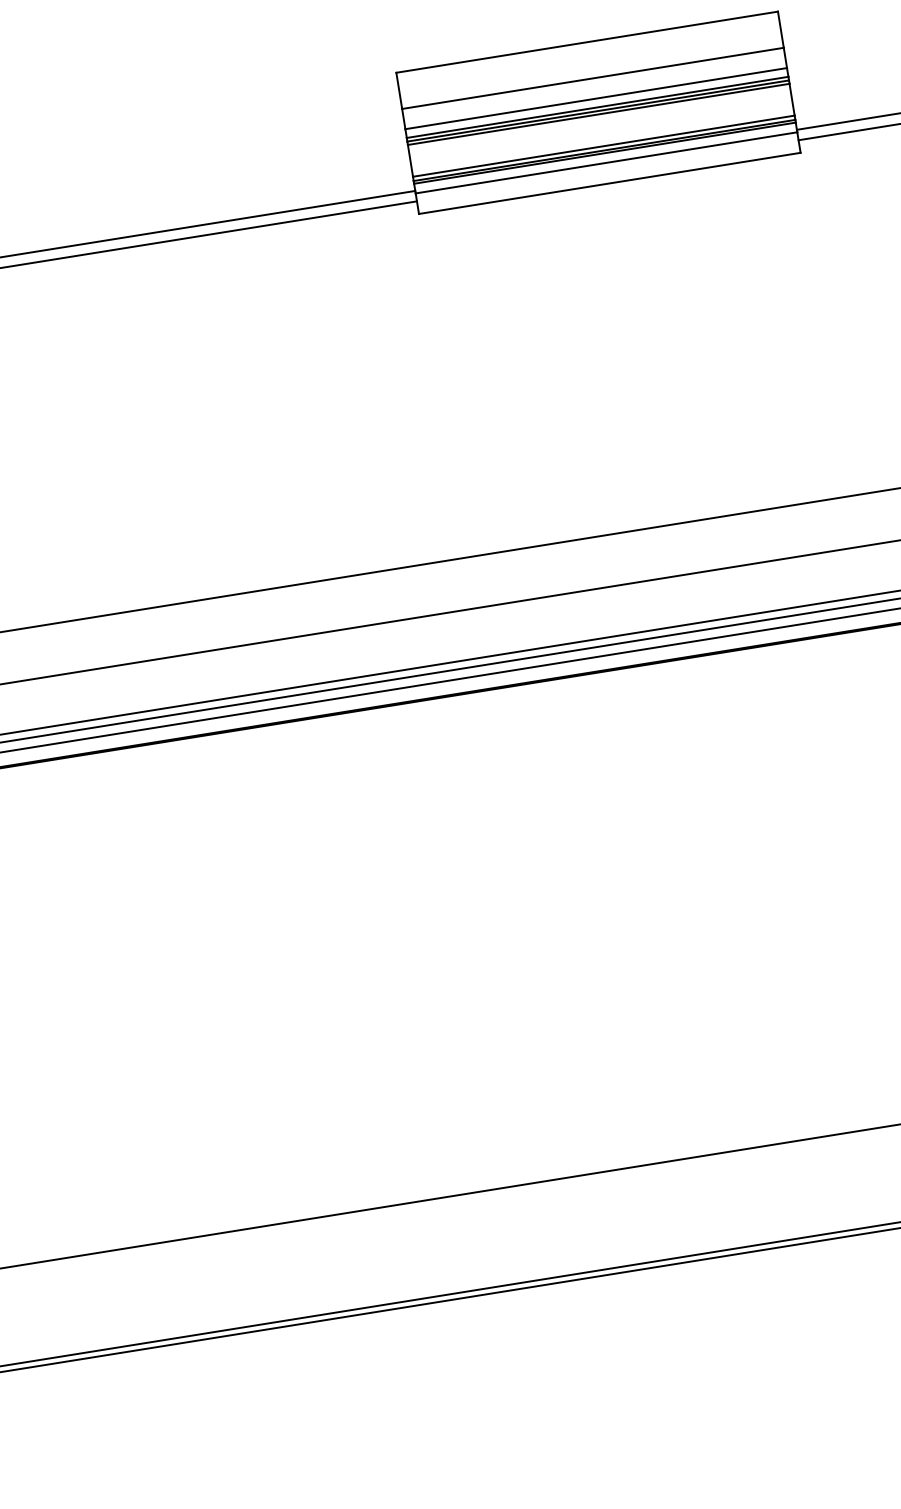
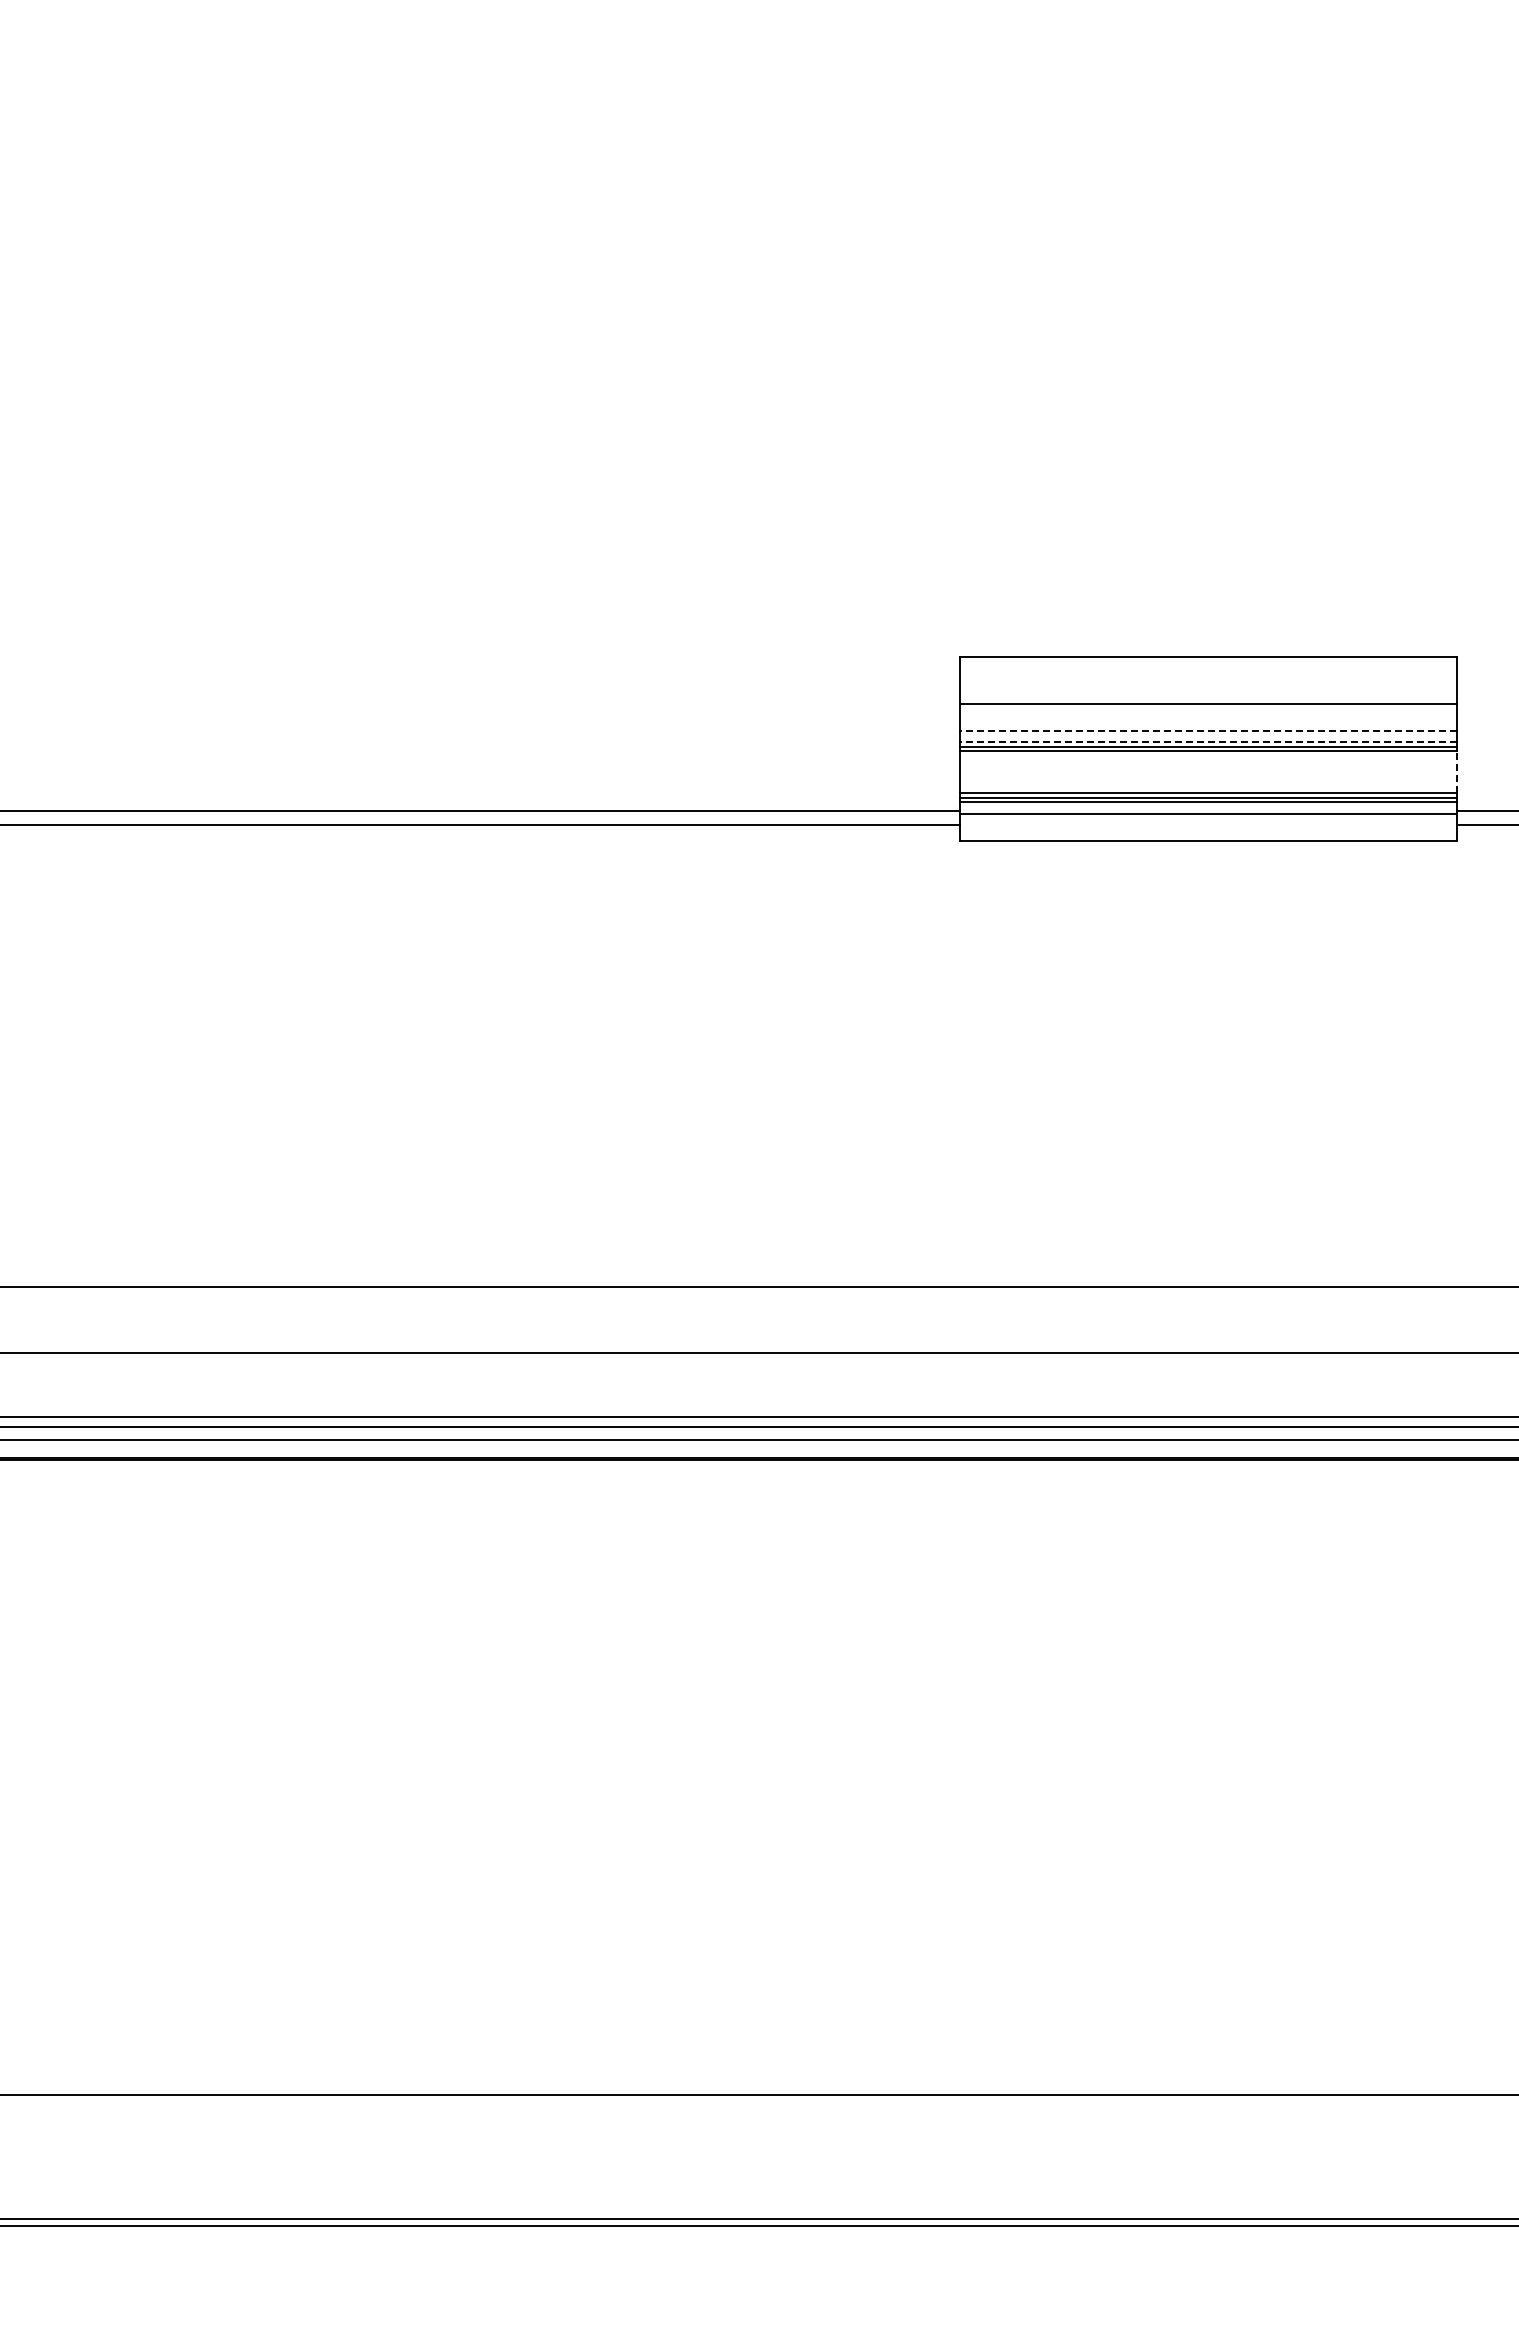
line: (595, 98) -> (1208, 730), solid -> dashed
line: (792, 99) -> (1457, 771), solid -> dashed
line: (597, 107) -> (1208, 742), solid -> dashed

